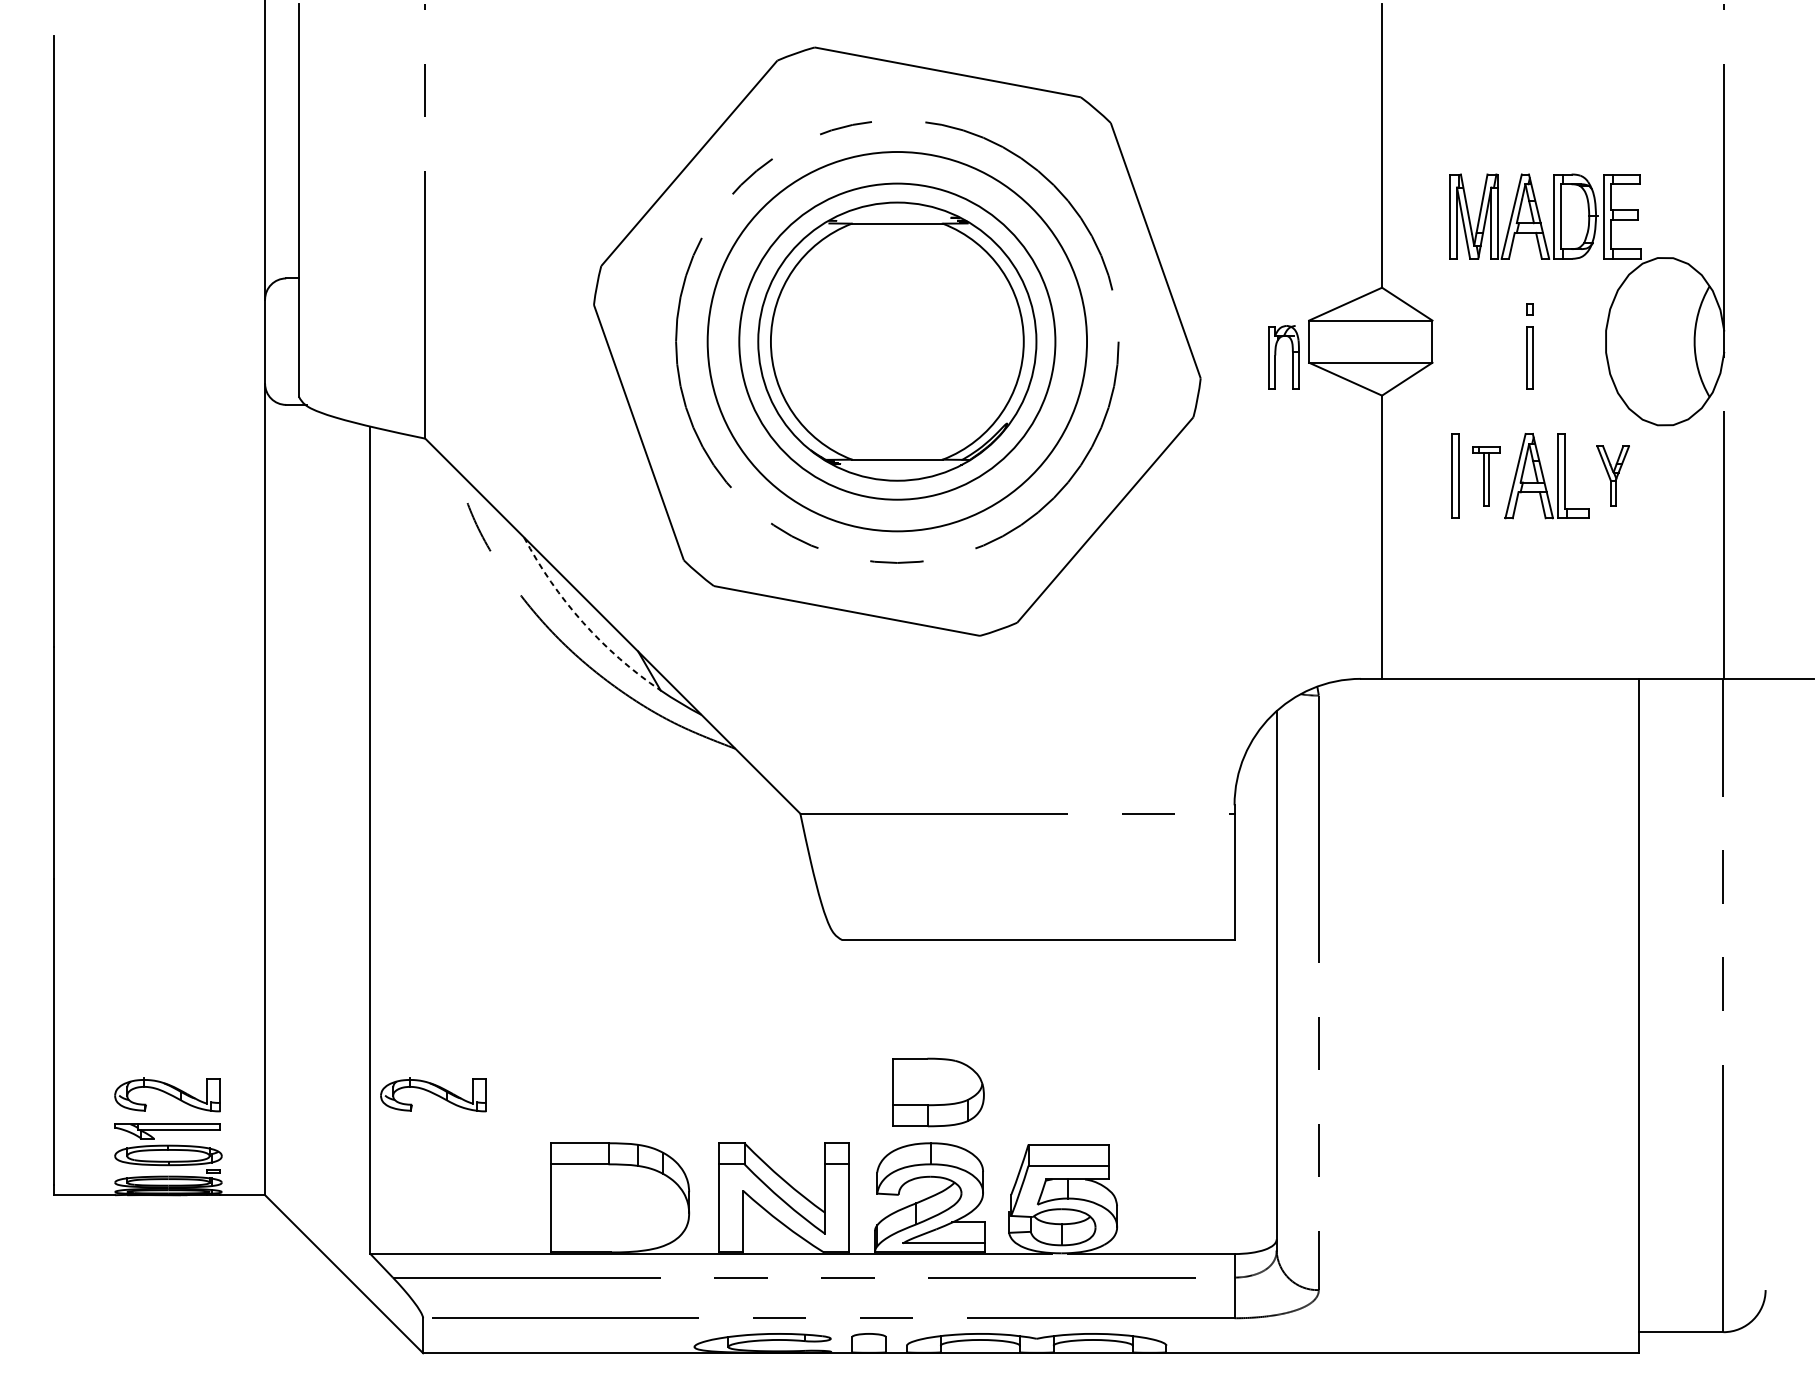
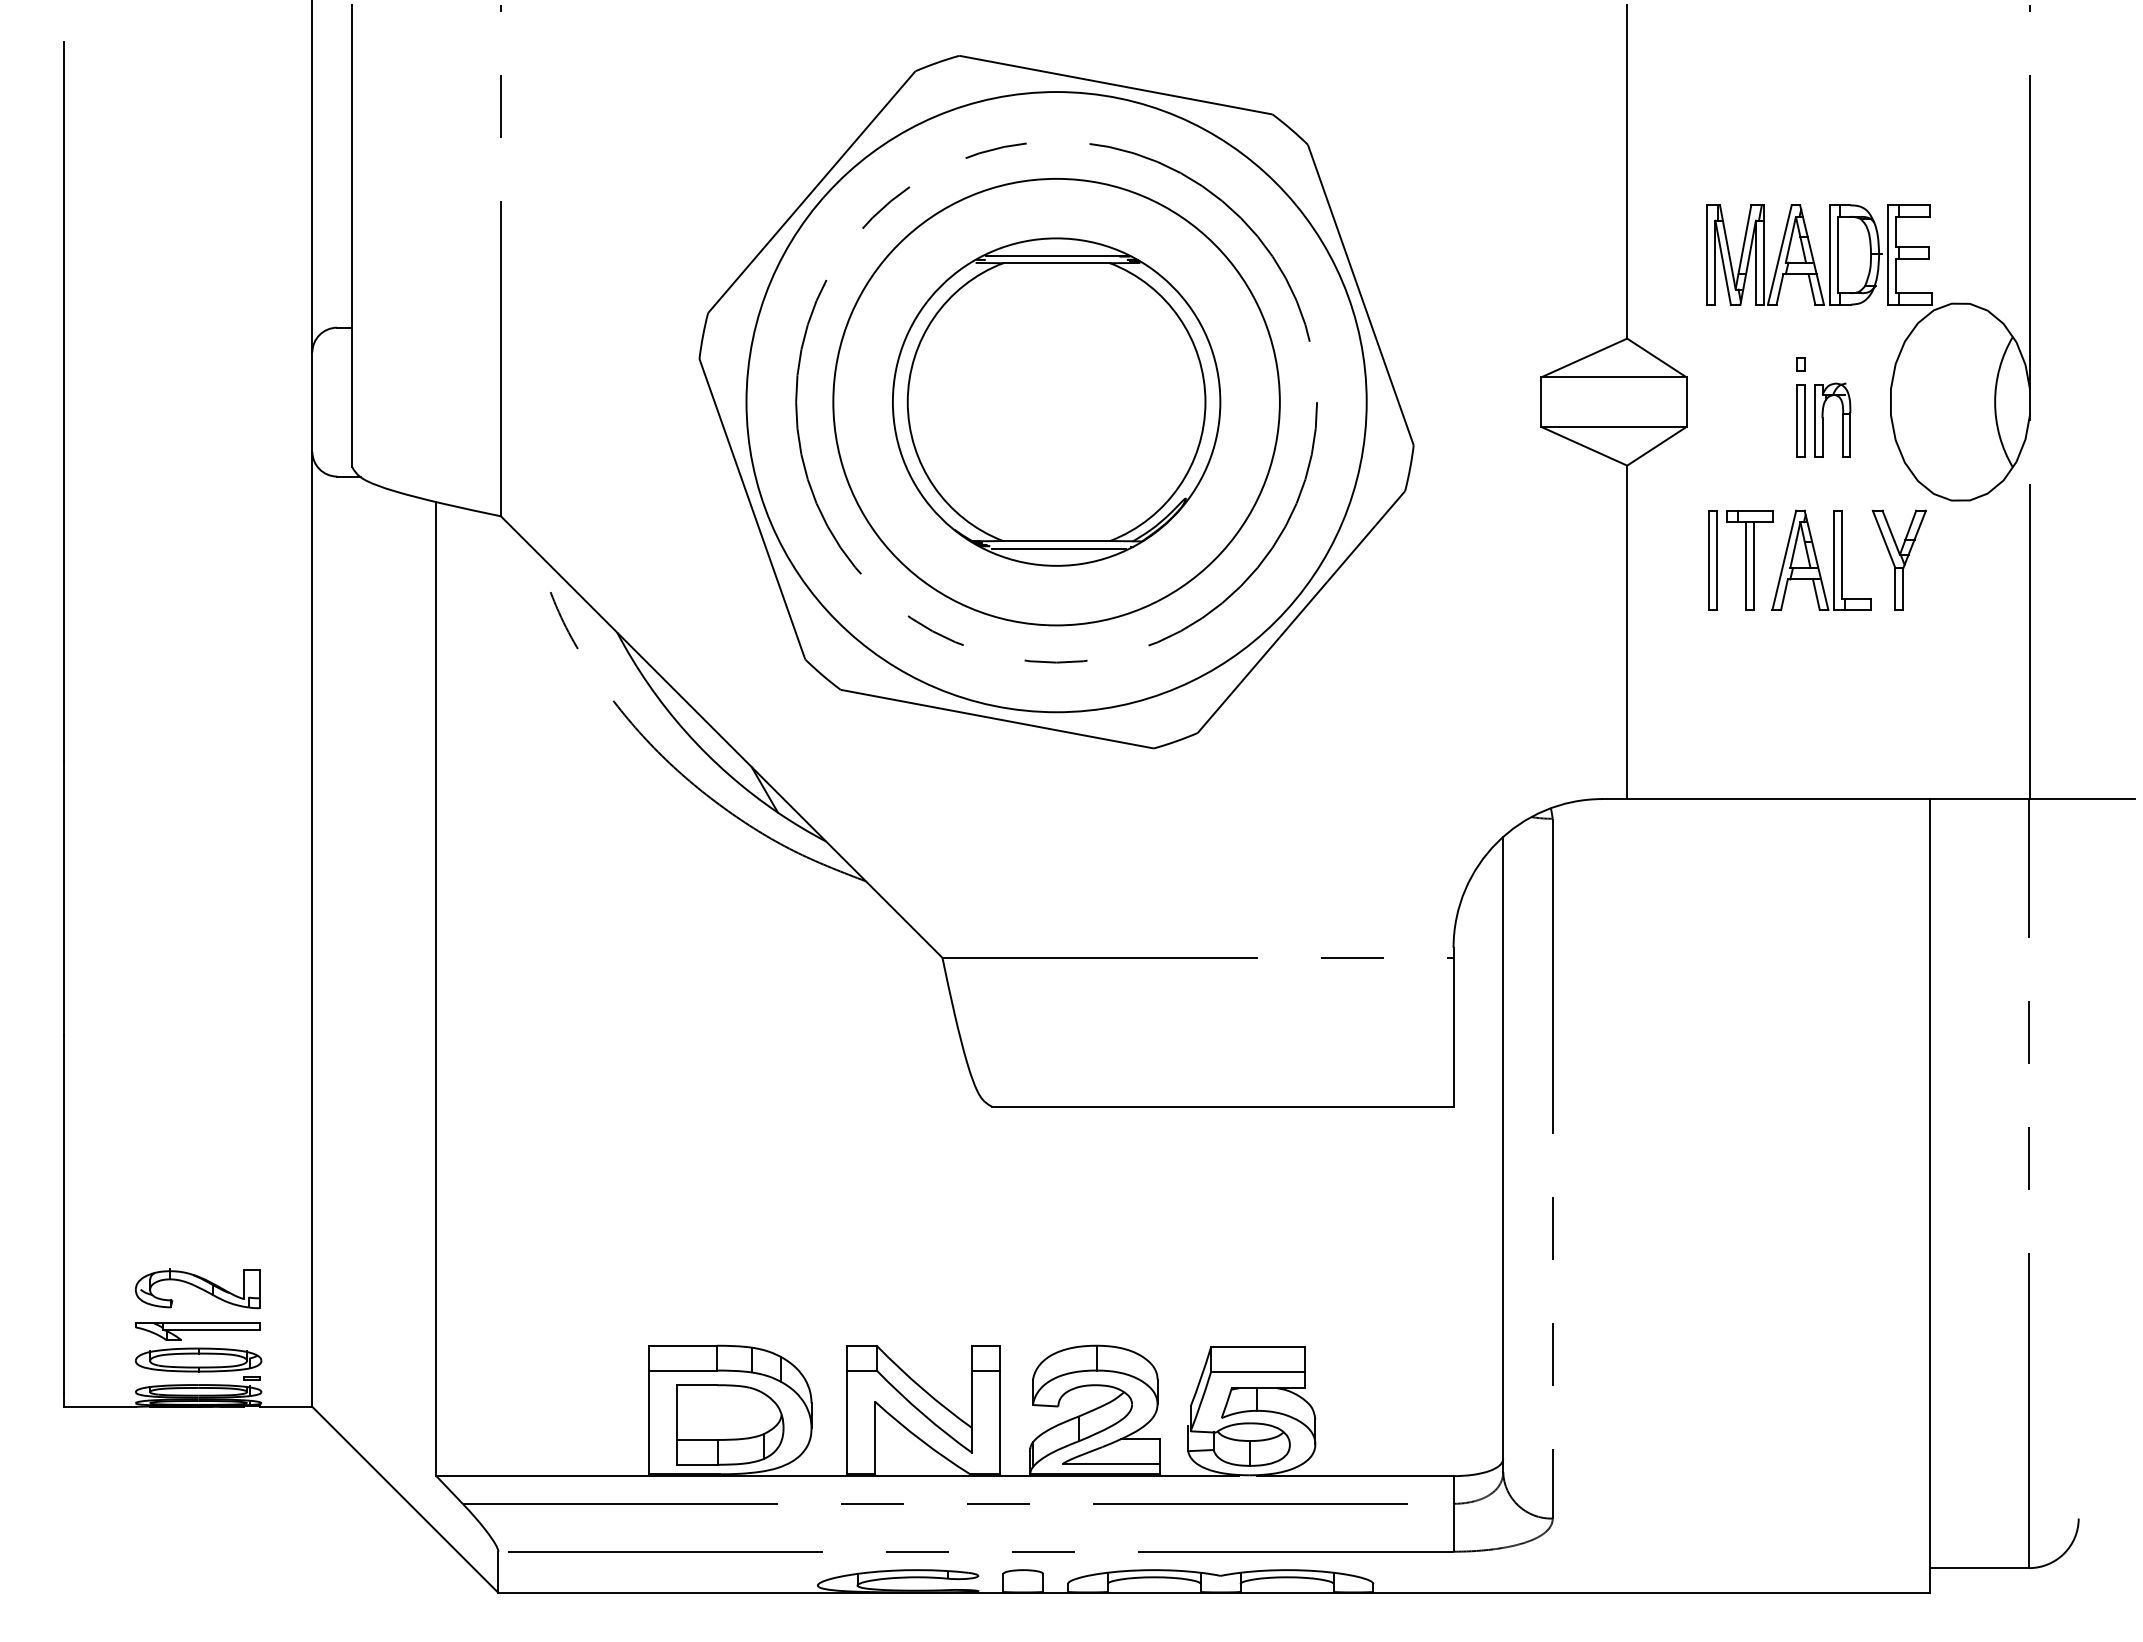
line: (893, 217) -> (1052, 255), added
circle: (897, 341) -> (1056, 402), size x1.67
part: (1276, 356) -> (1823, 419), moved
line: (898, 466) -> (1058, 548), added
part: (1612, 475) -> (1898, 559), size x1.43
part: (1485, 476) -> (1749, 560), size x1.43
arc: (582, 622) -> (686, 732), dashed -> solid
part: (938, 1092) -> (730, 1424), moved
part: (433, 1094) -> (510, 1288), removed

